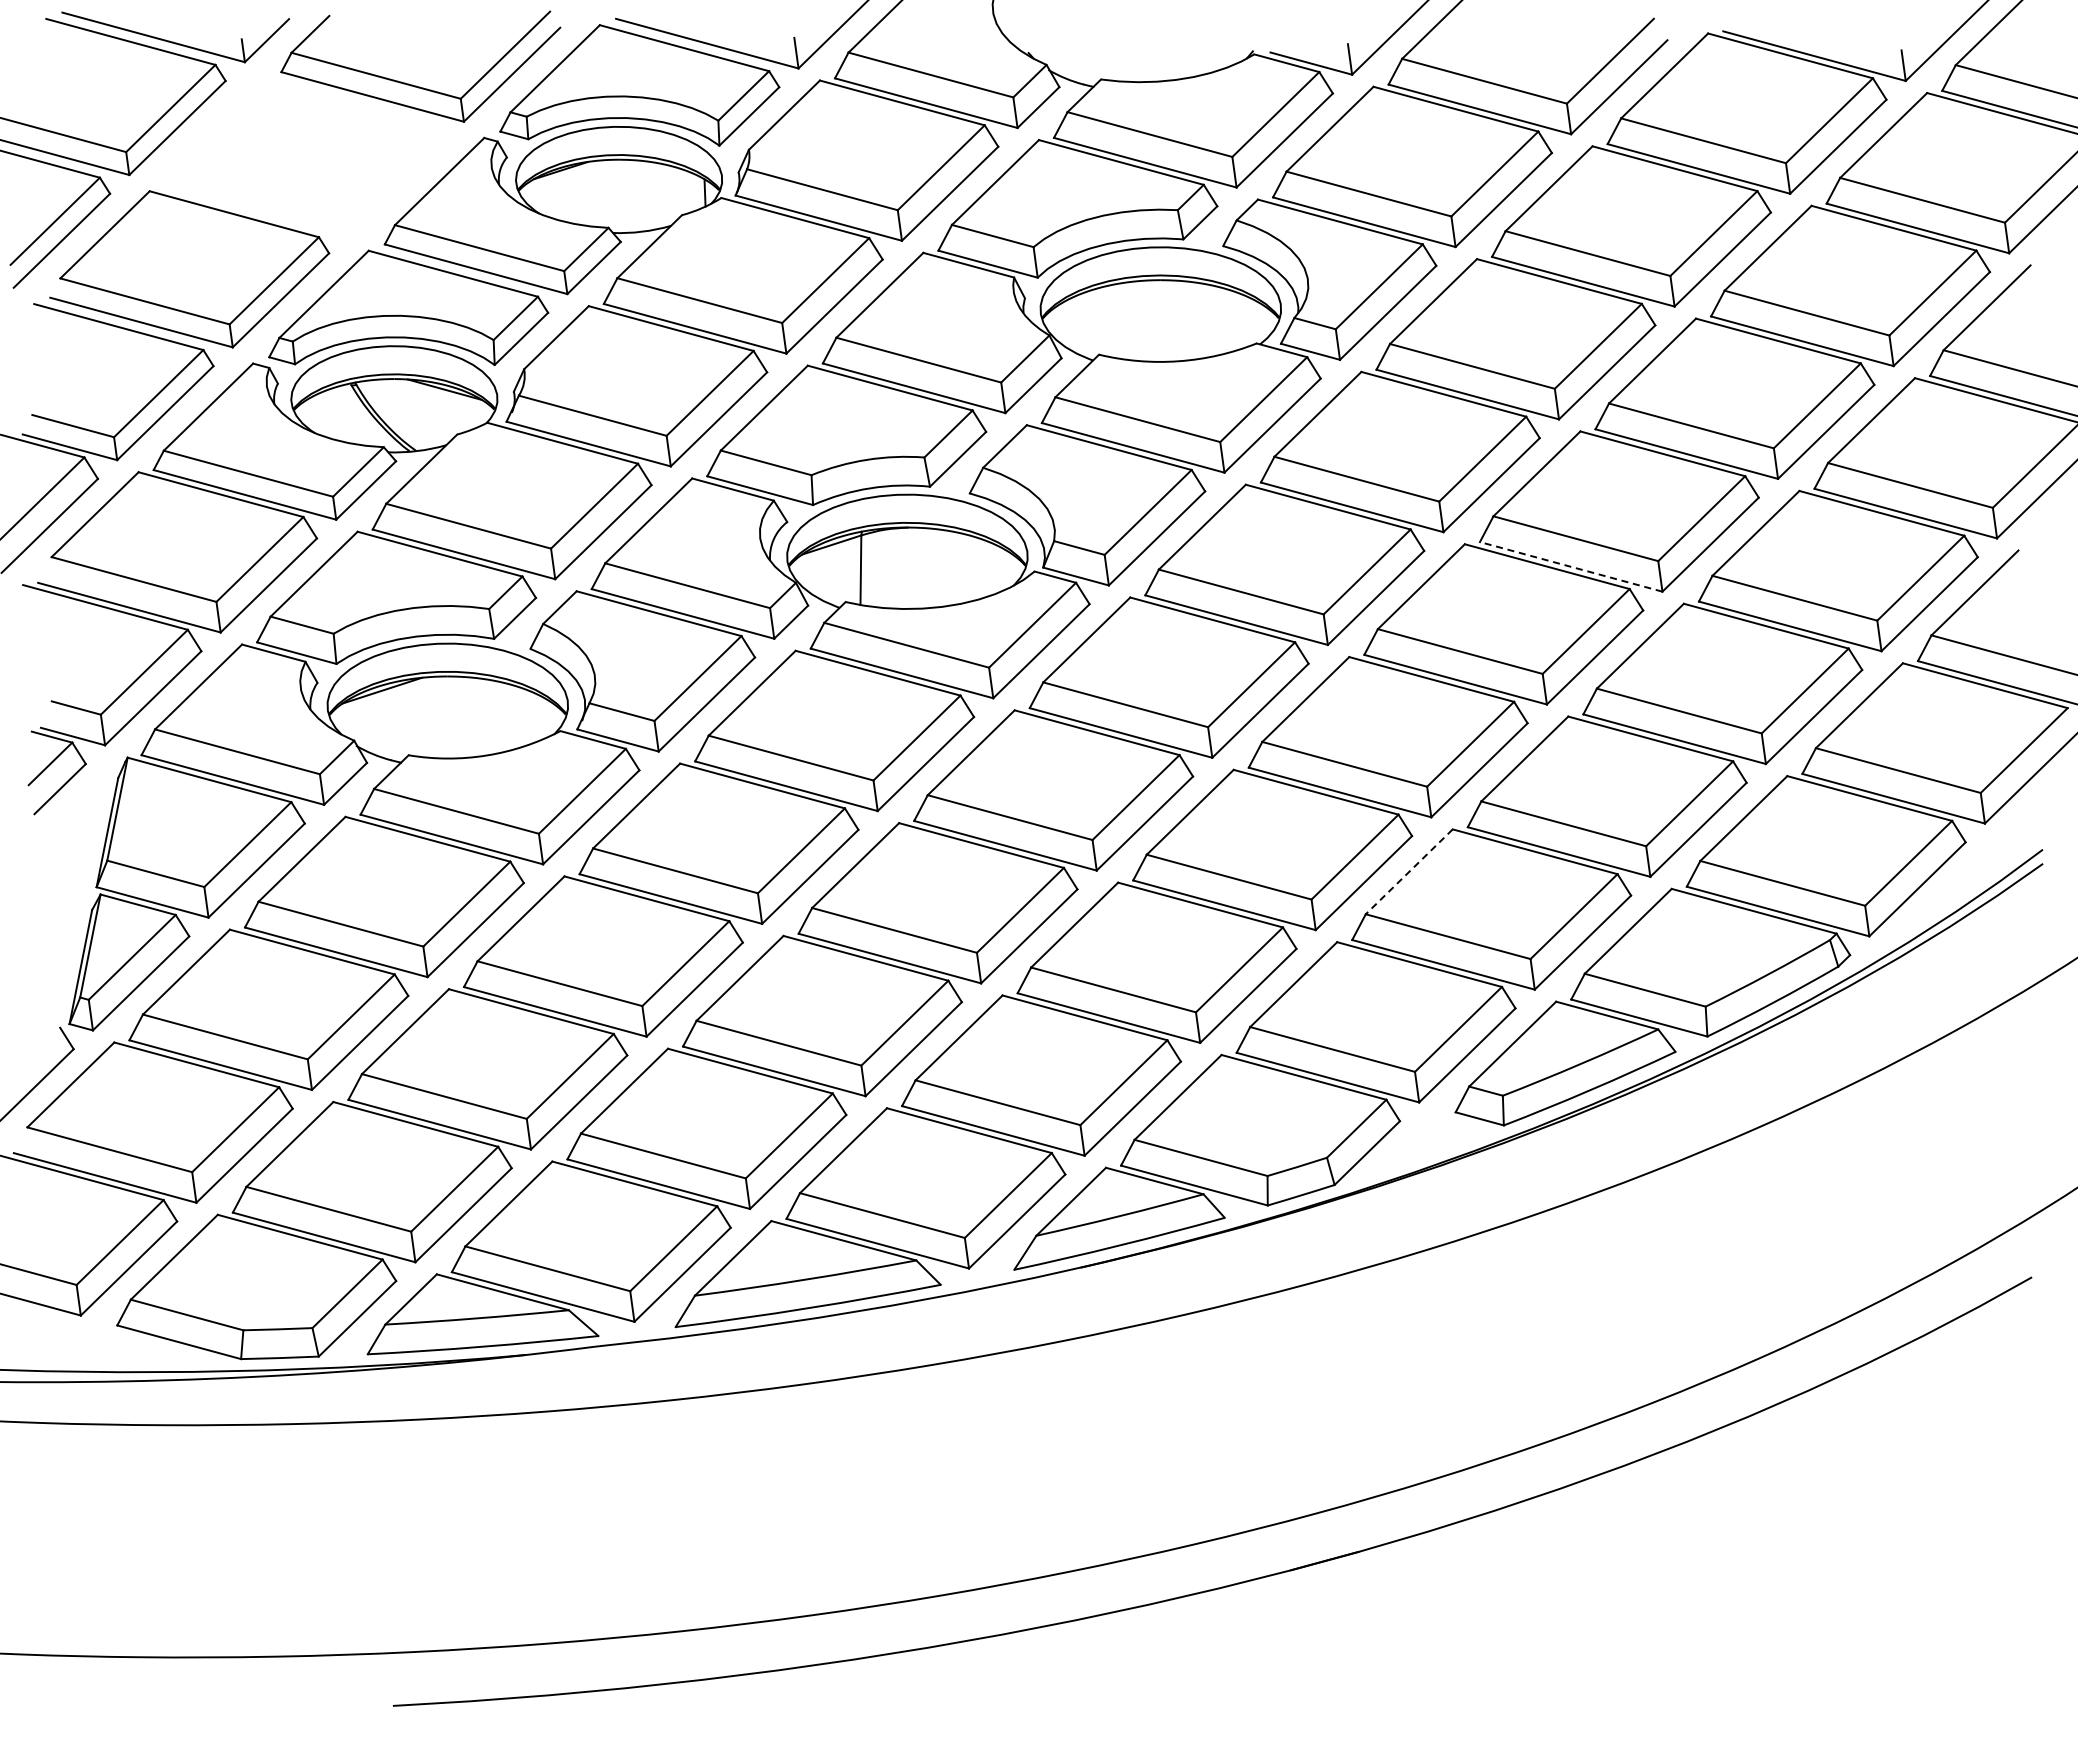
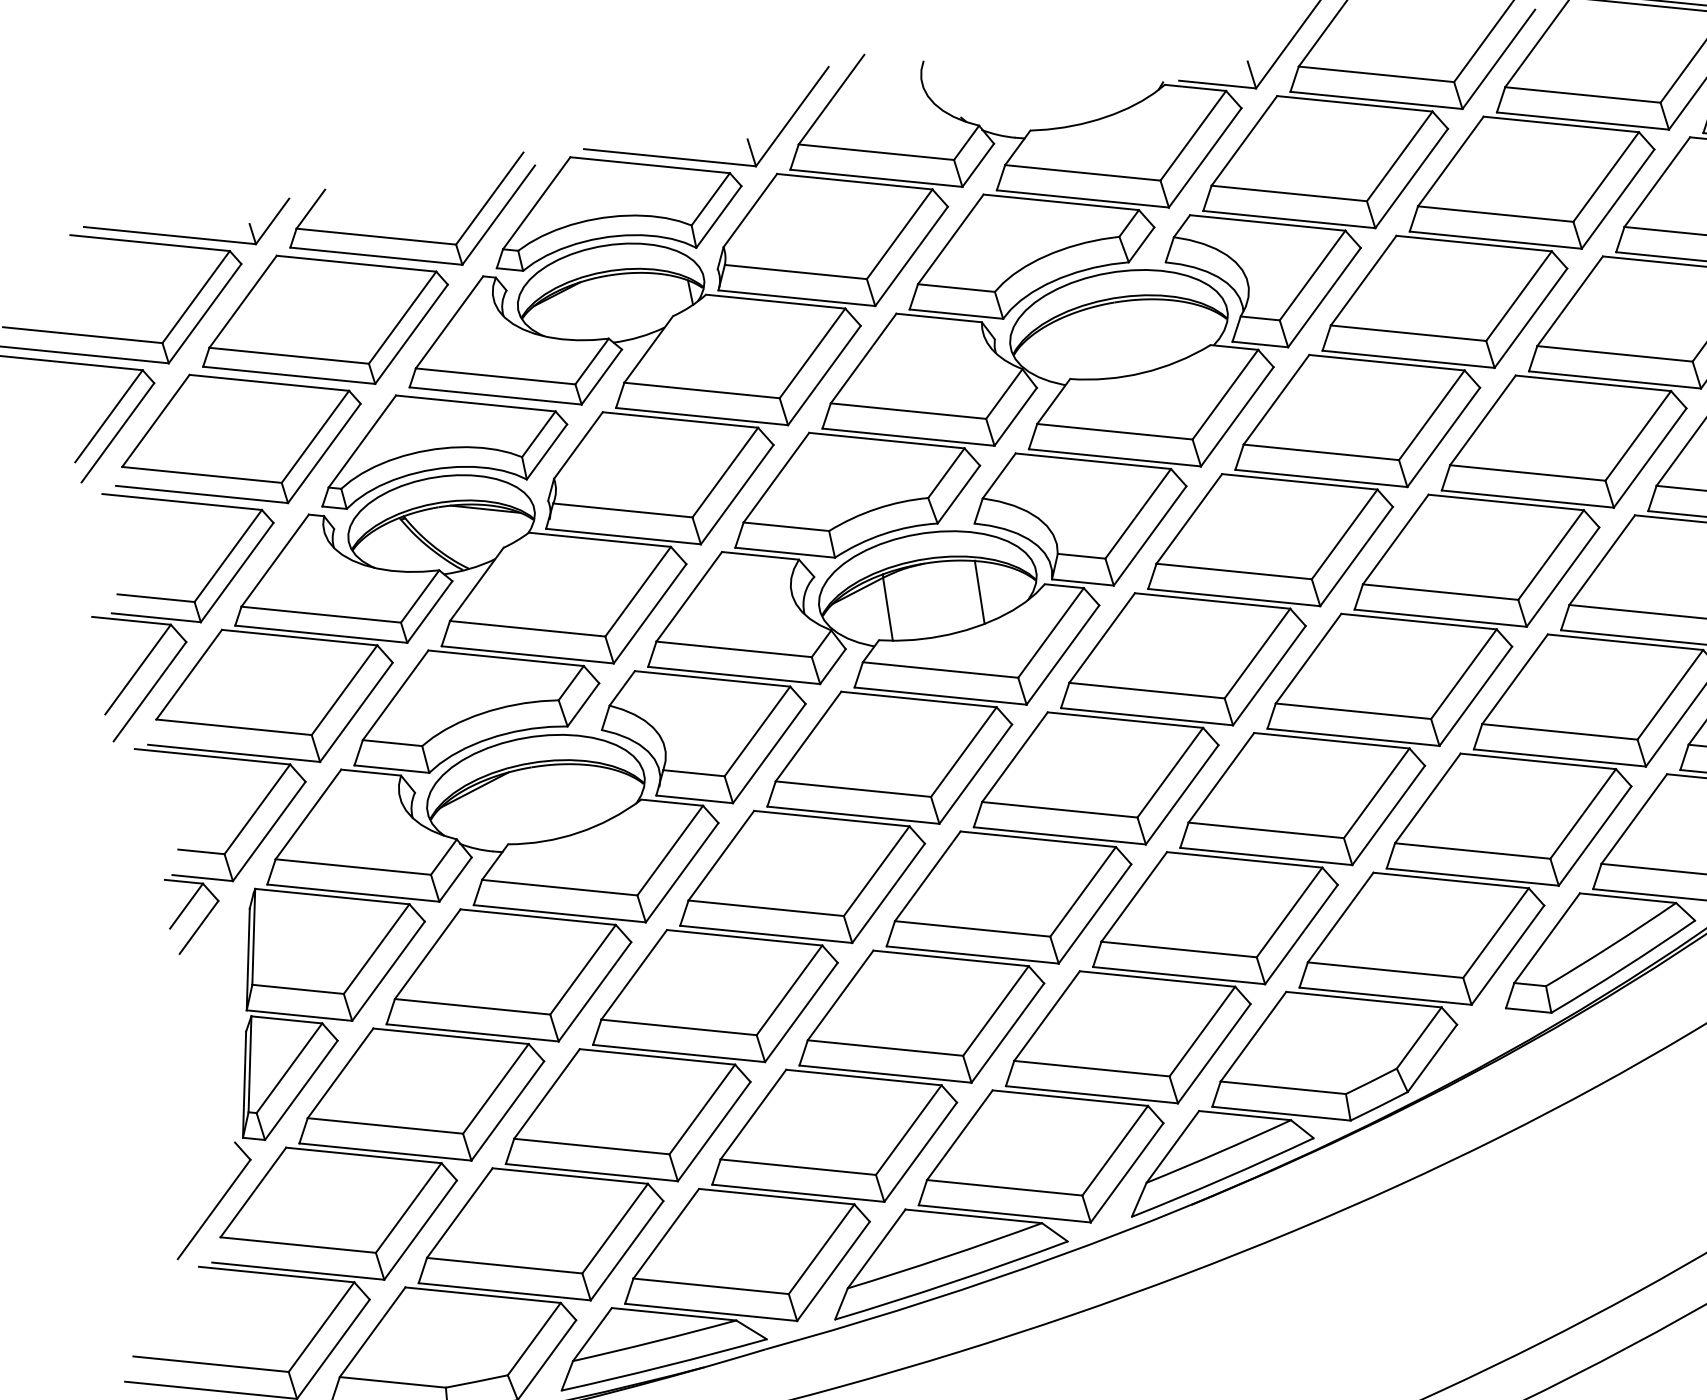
part: (304, 156) -> (323, 320), added
line: (1571, 566) -> (1528, 498), dashed -> solid
line: (962, 568) -> (979, 592), added
line: (1409, 871) -> (1428, 798), dashed -> solid

